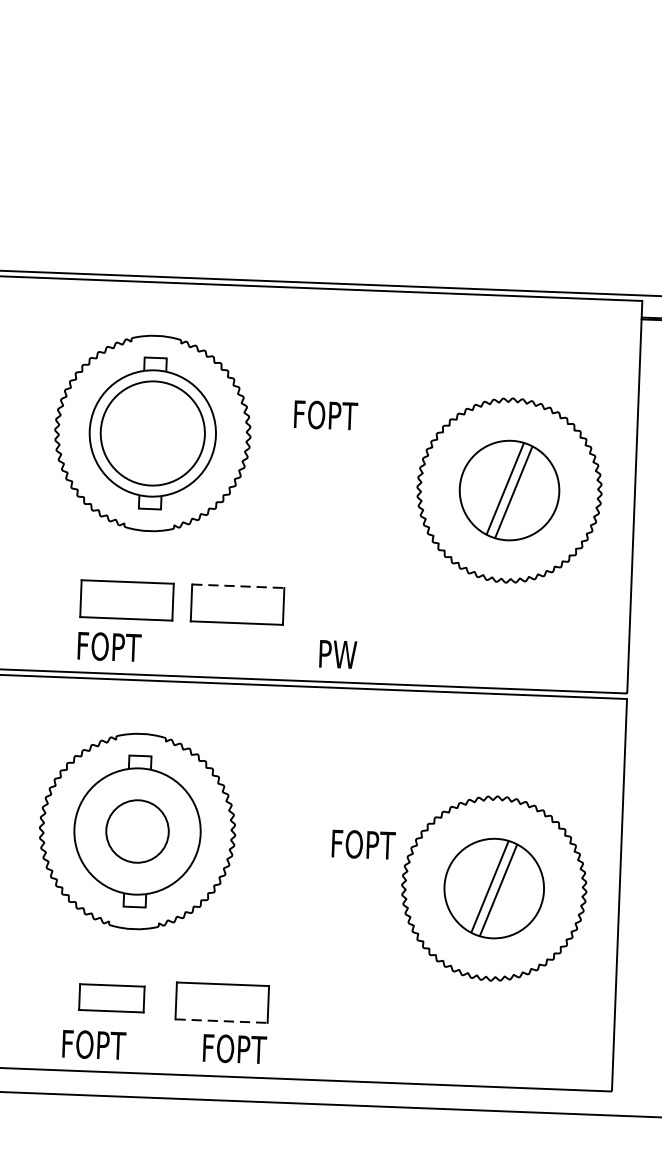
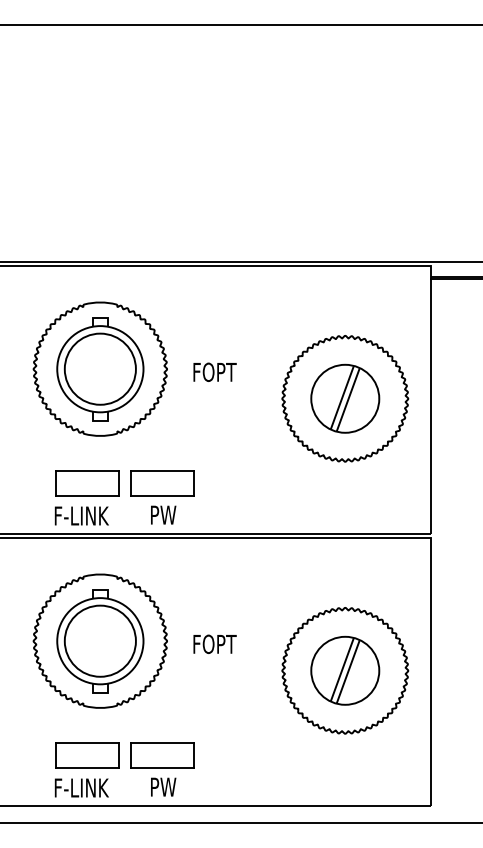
text: (325, 414) -> (214, 371), moved
line: (239, 586) -> (163, 471), dashed -> solid
text: (124, 646) -> (86, 515), FOPT -> F-LINK
text: (338, 653) -> (163, 514), moved
circle: (136, 830) -> (99, 640), size x1.67
text: (362, 843) -> (214, 643), moved
part: (112, 998) -> (87, 755), size x1.43
line: (222, 1021) -> (163, 768), dashed -> solid
text: (109, 1044) -> (86, 787), FOPT -> F-LINK
text: (236, 1048) -> (173, 786), FOPT -> PW

